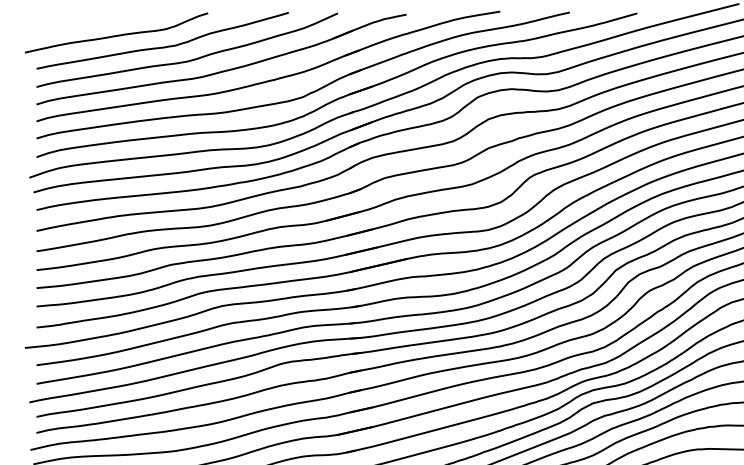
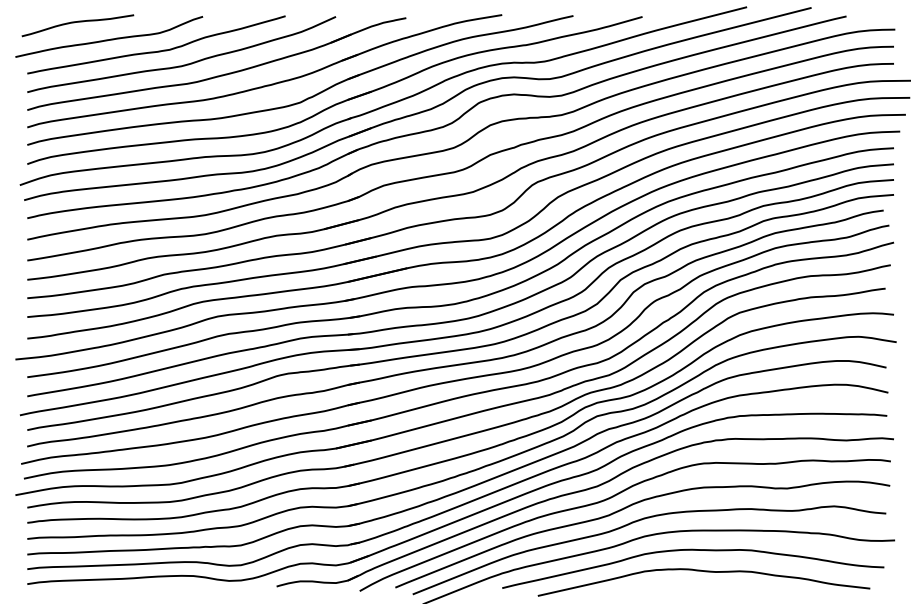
curve: (85, 18) -> (77, 22), added

